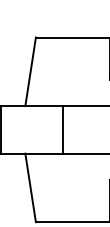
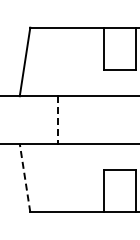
line: (63, 130) -> (57, 120), solid -> dashed
line: (31, 188) -> (25, 178), solid -> dashed

